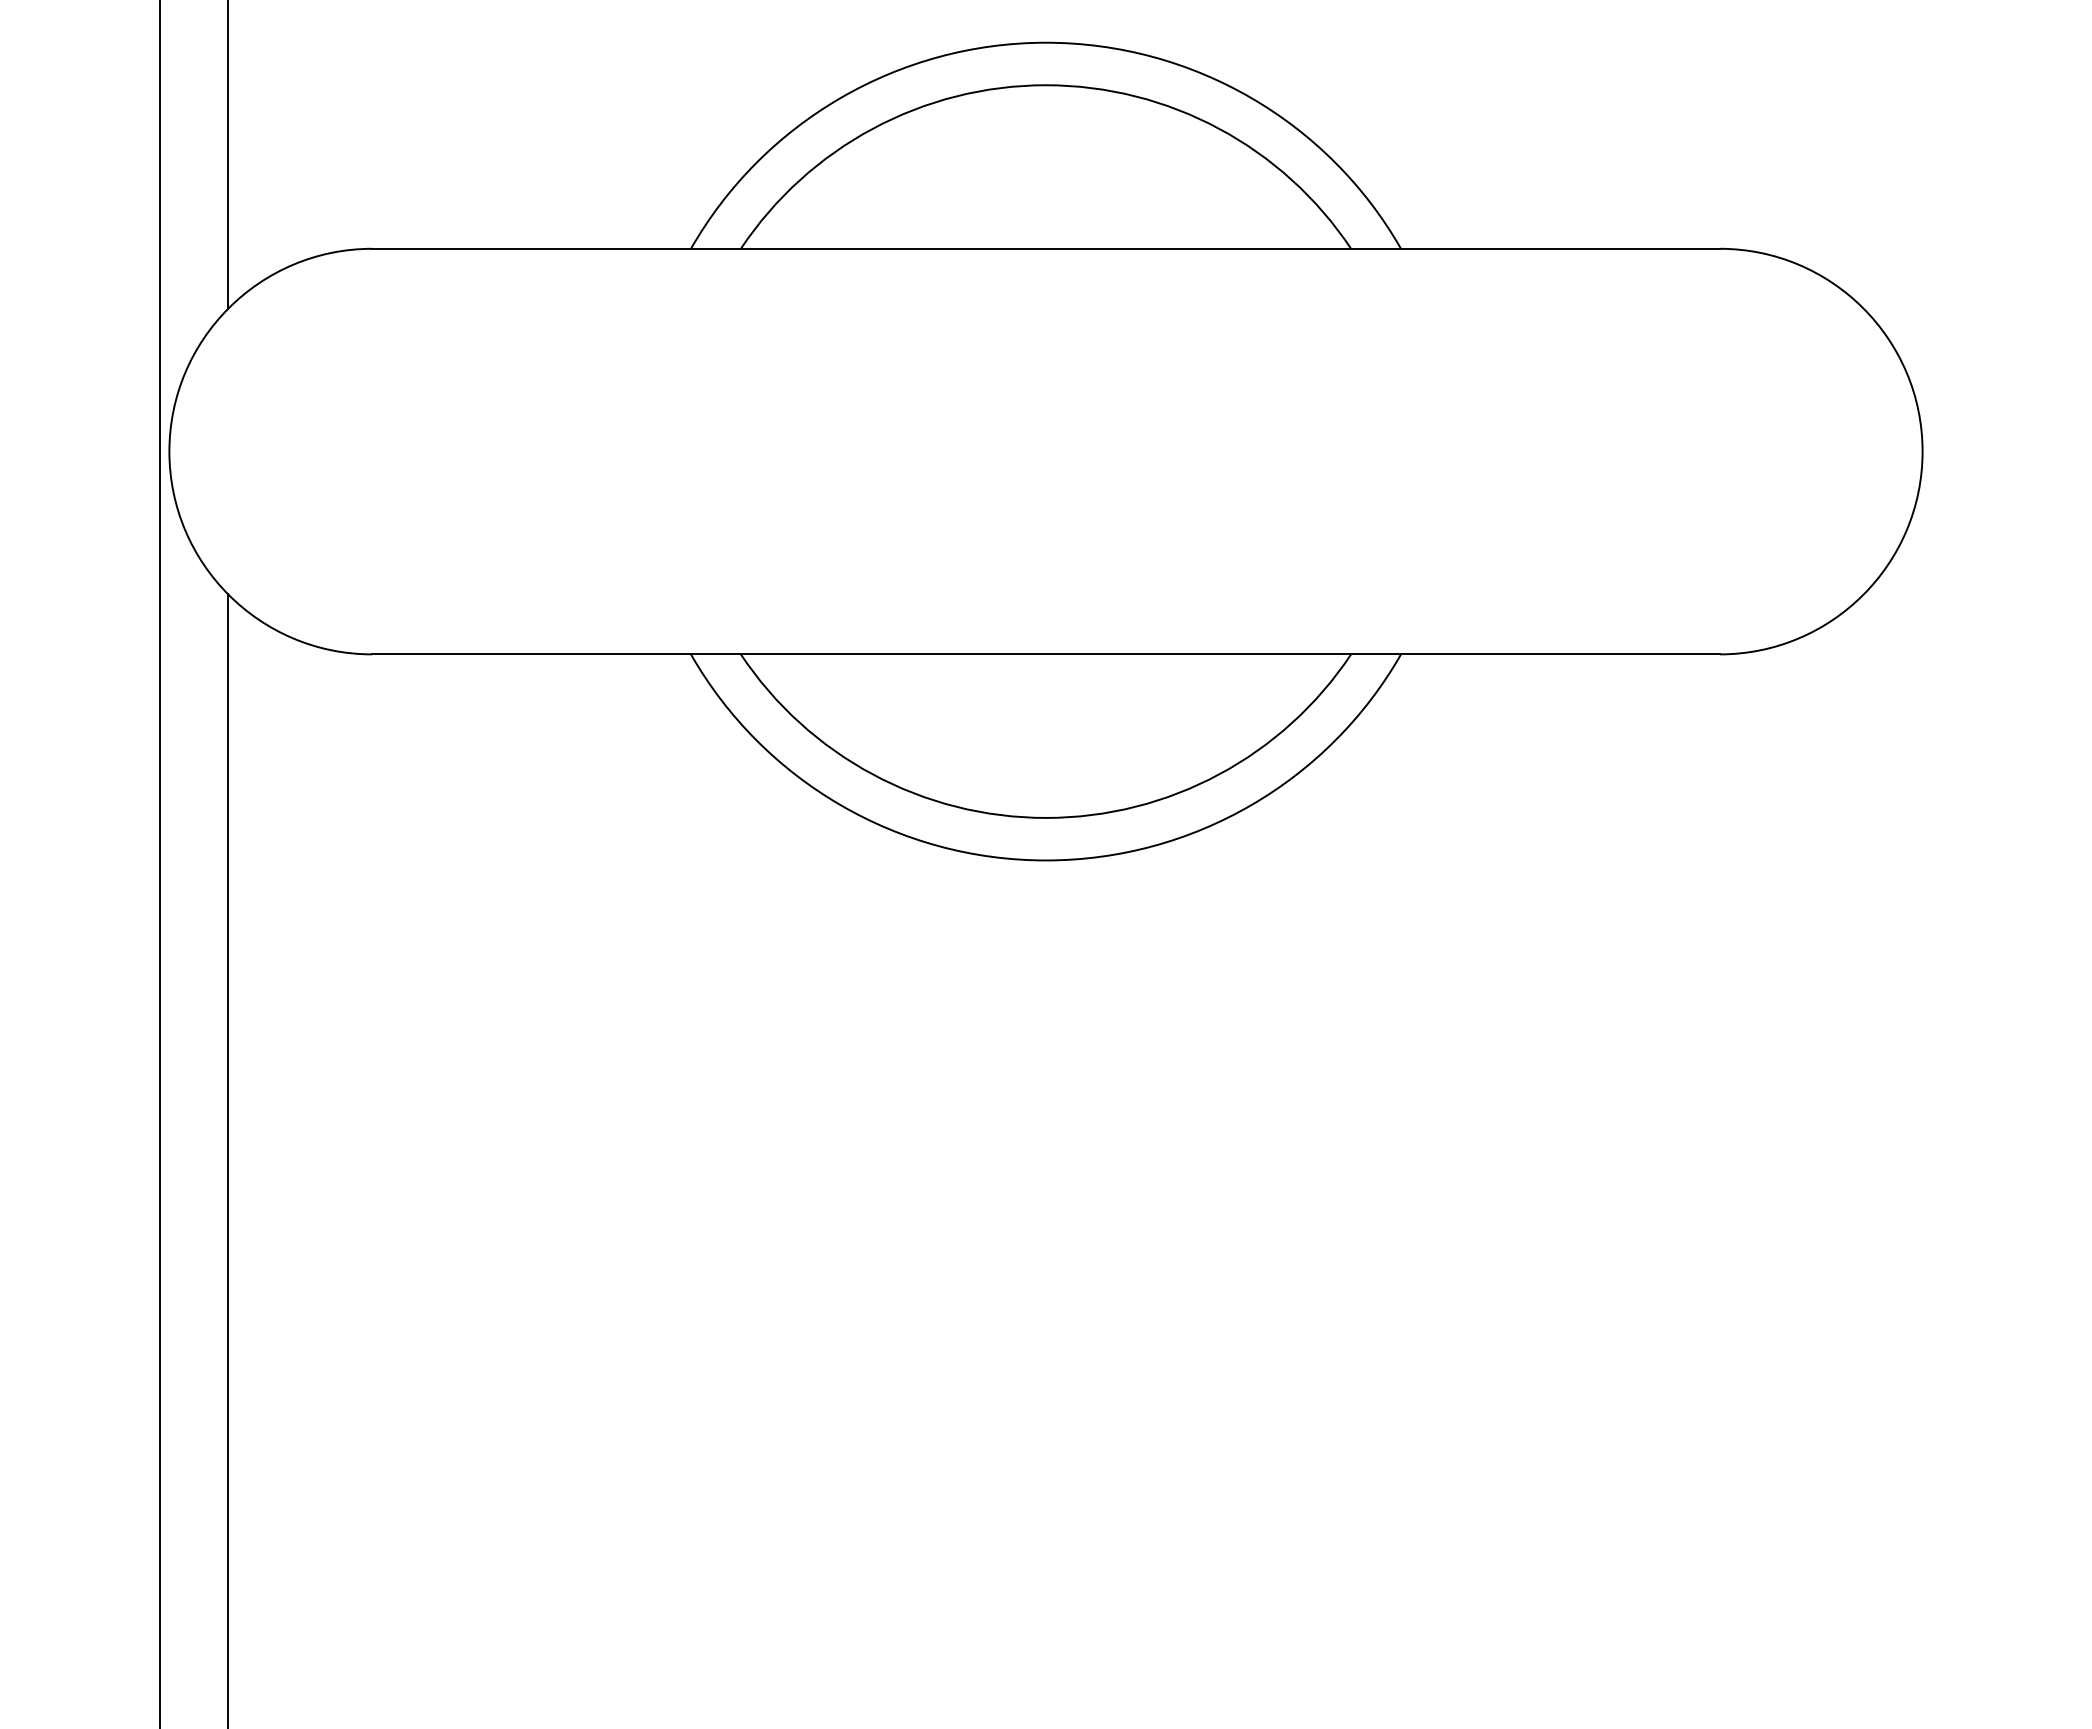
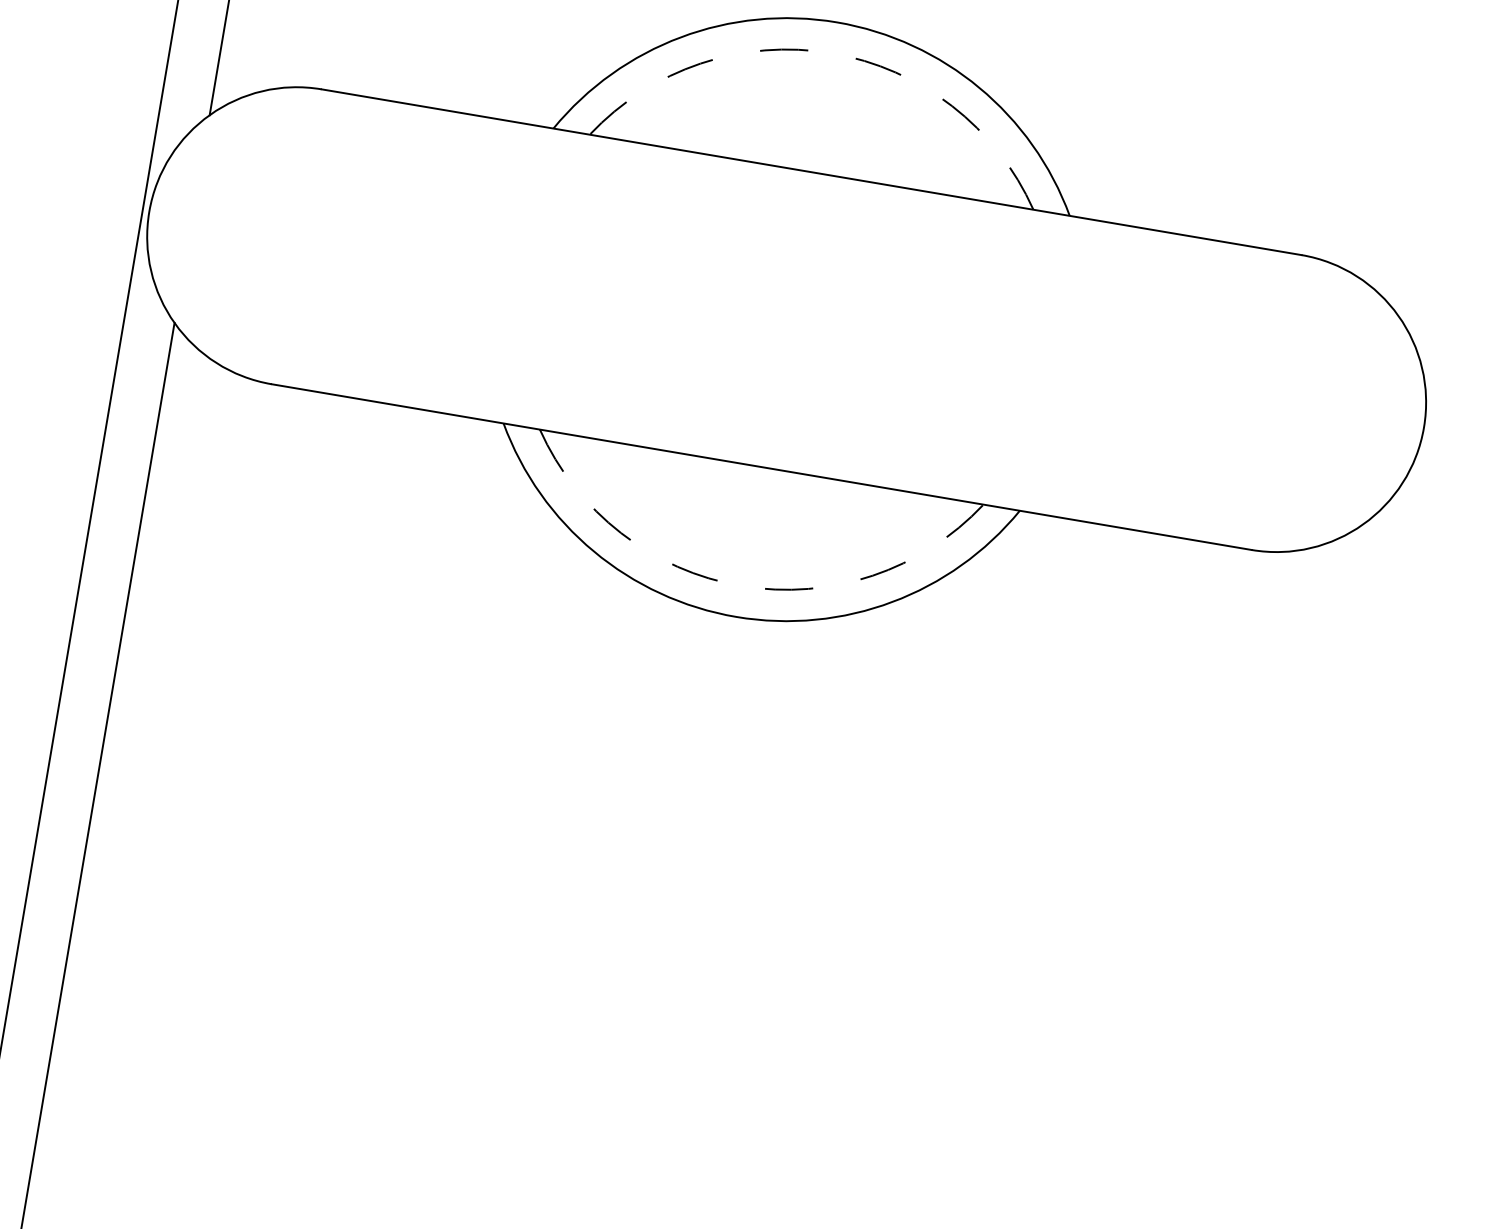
arc: (1045, 85) -> (831, 53), solid -> dashed
arc: (1045, 817) -> (741, 585), solid -> dashed

